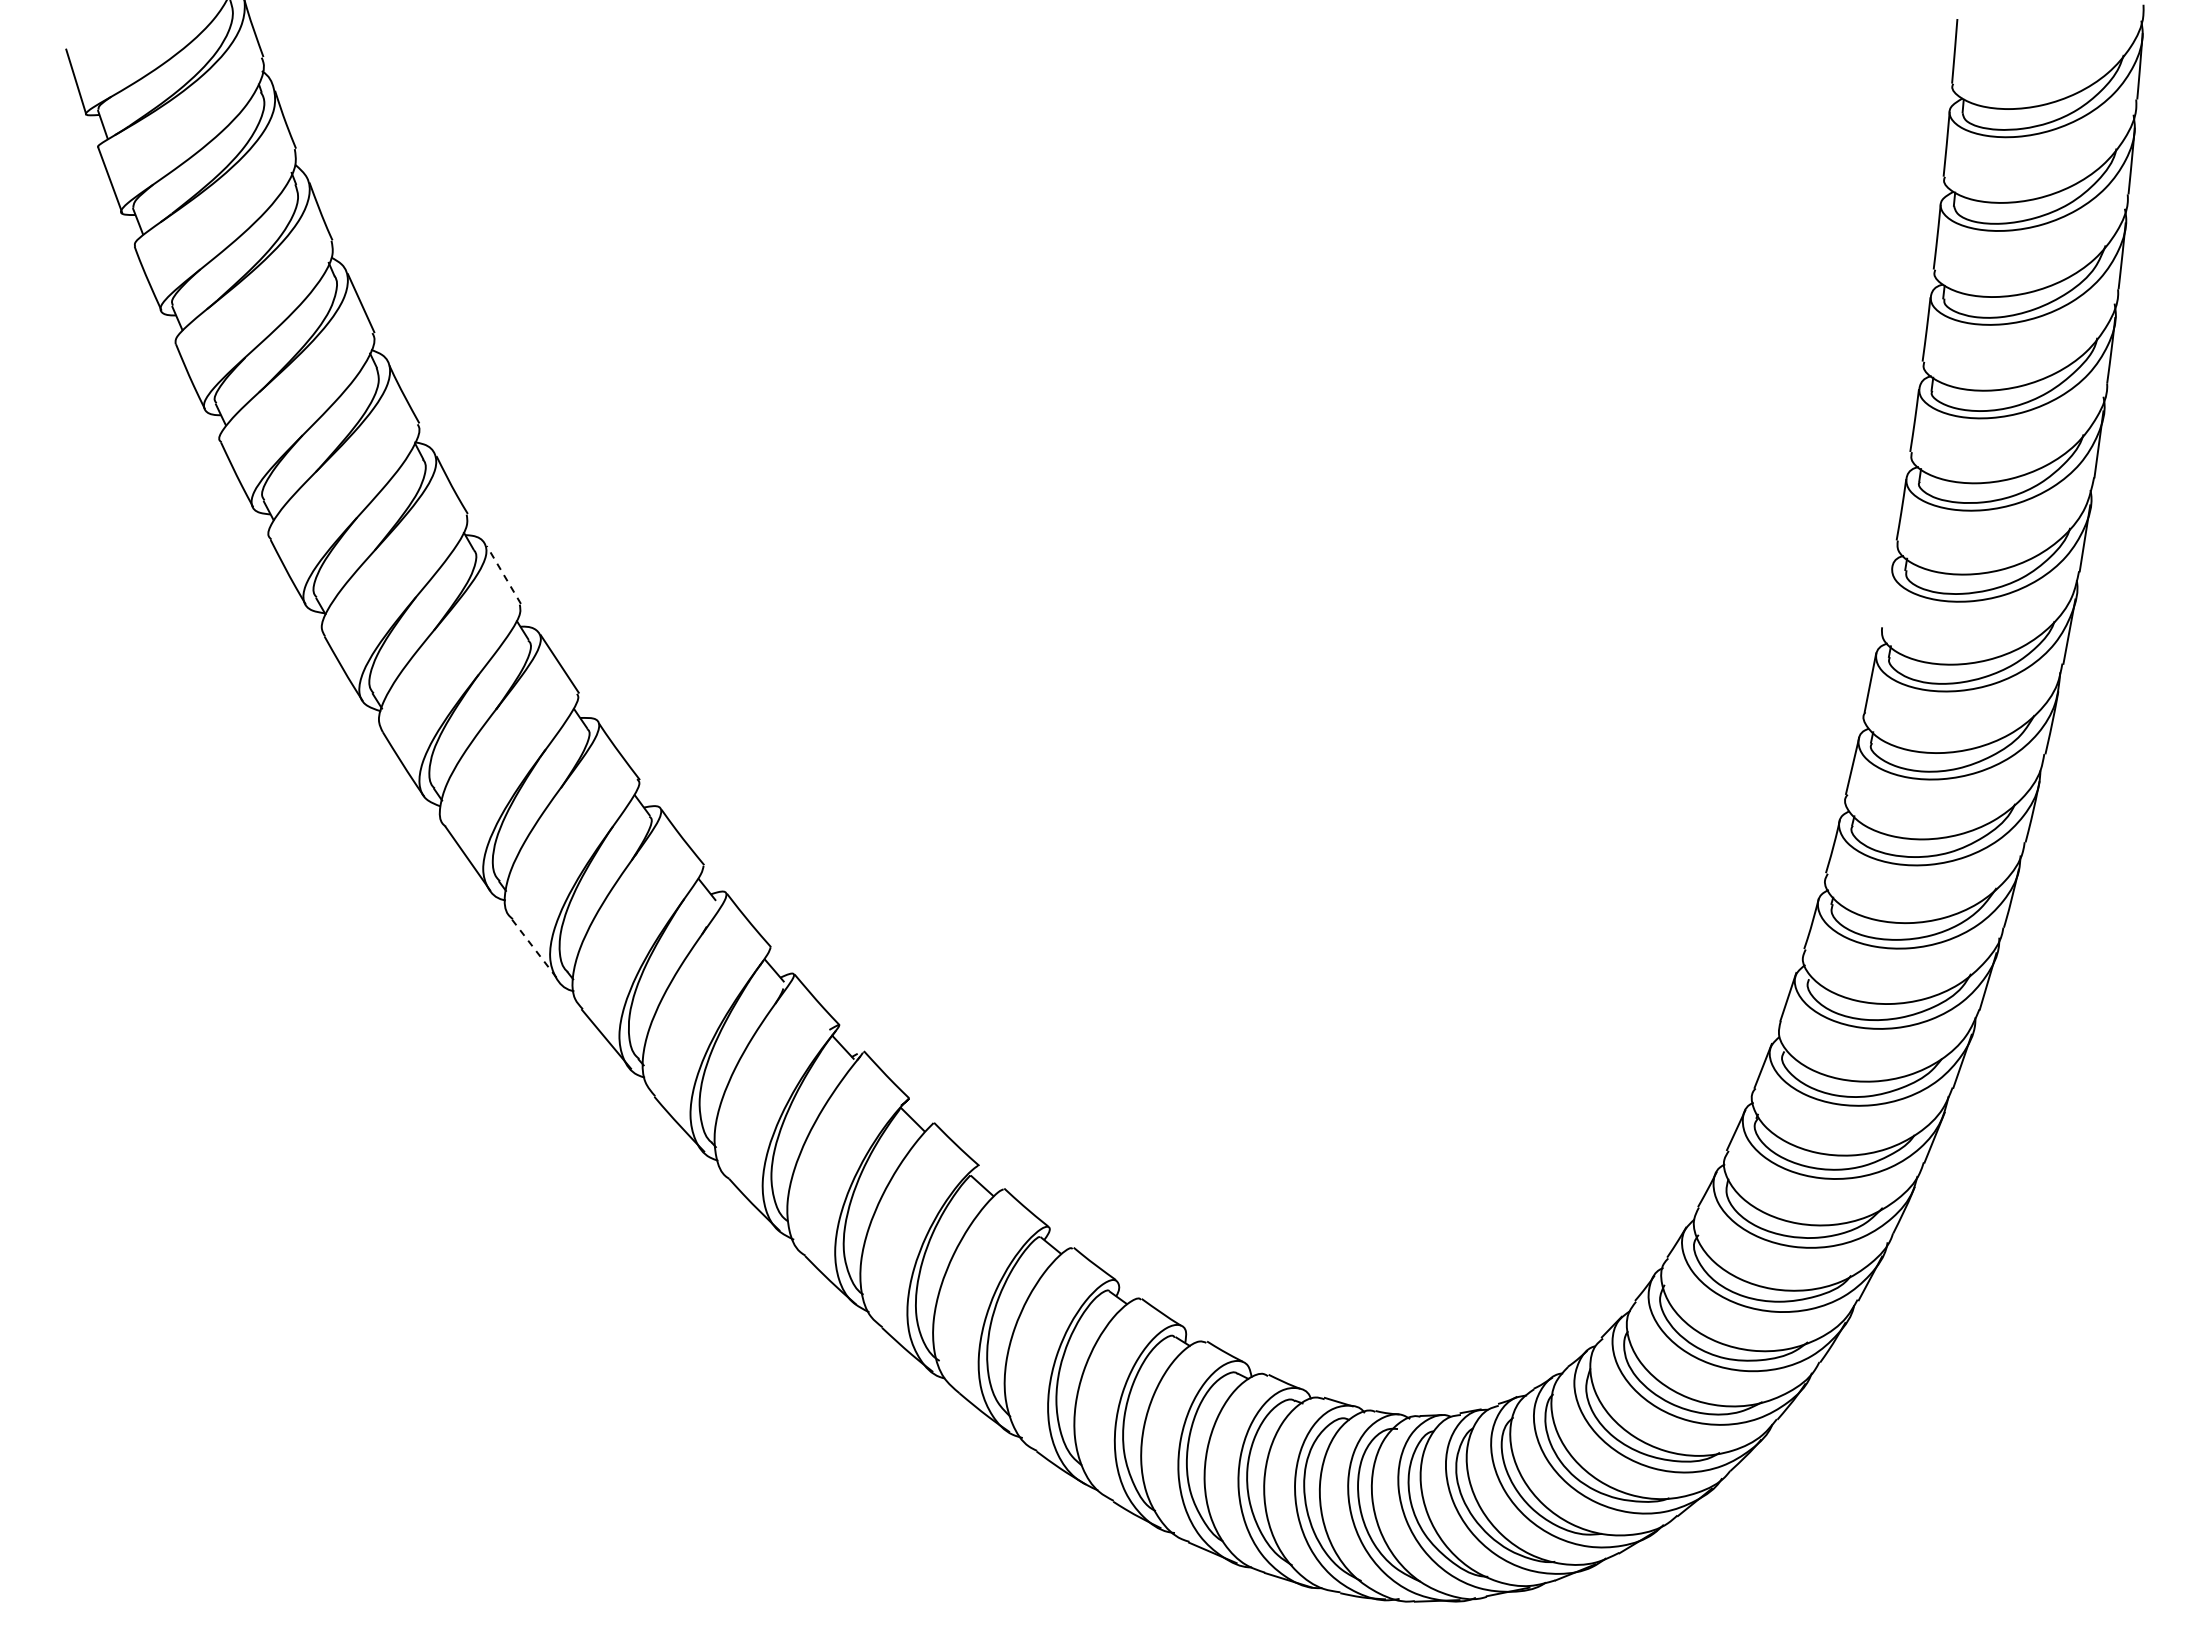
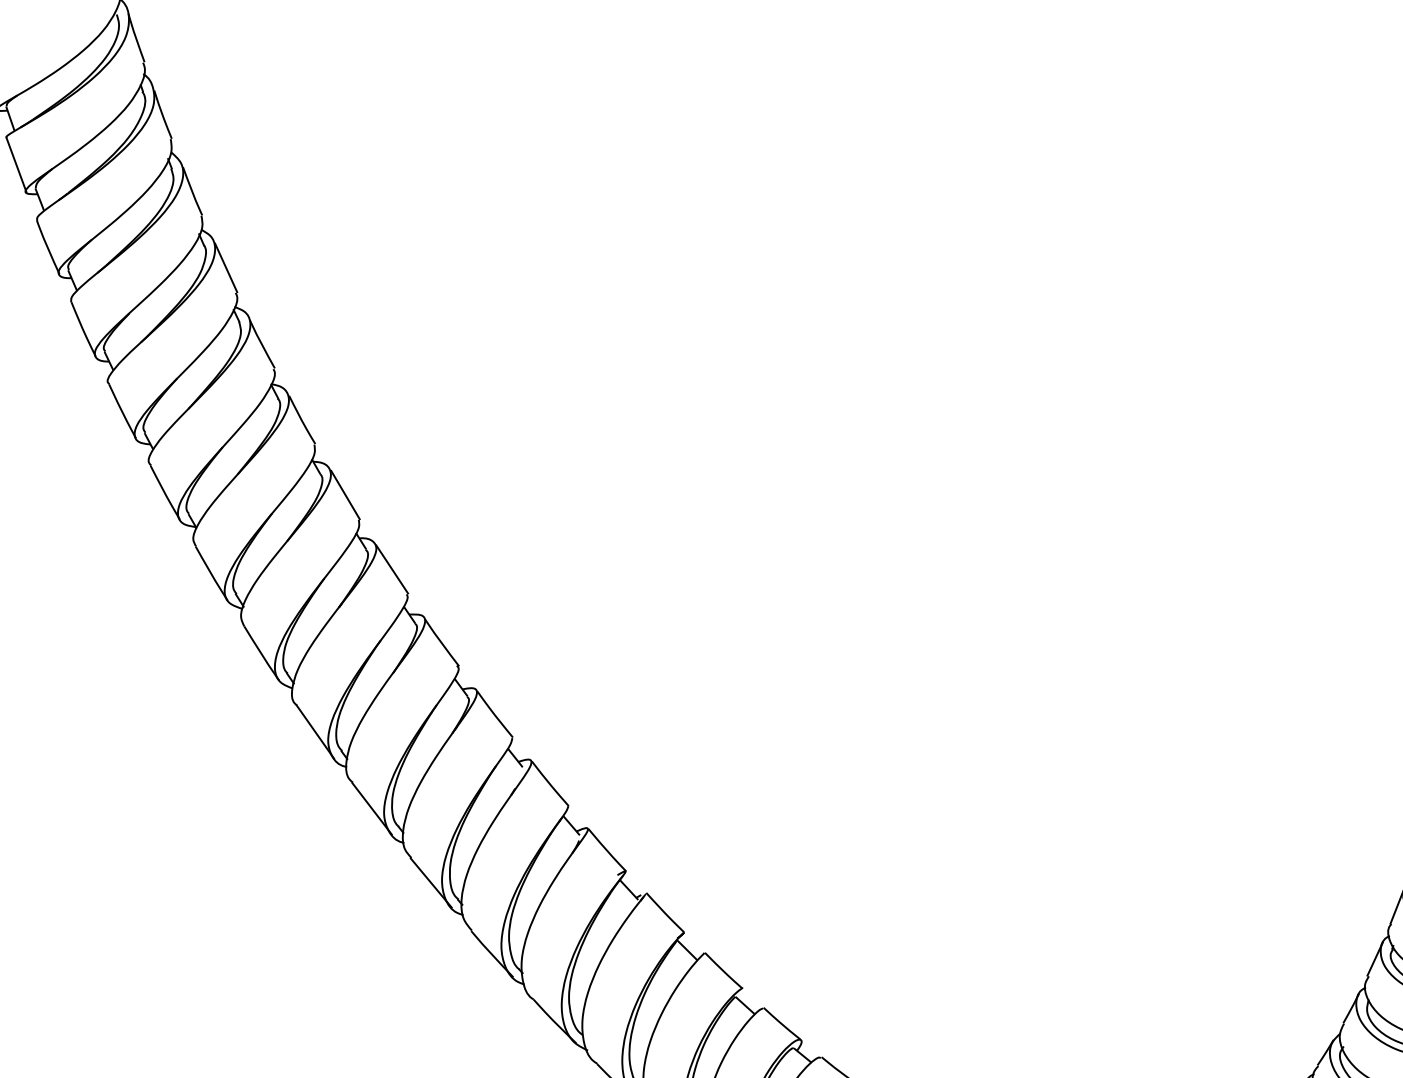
line: (503, 575) -> (345, 495), dashed -> solid
line: (535, 950) -> (371, 808), dashed -> solid

